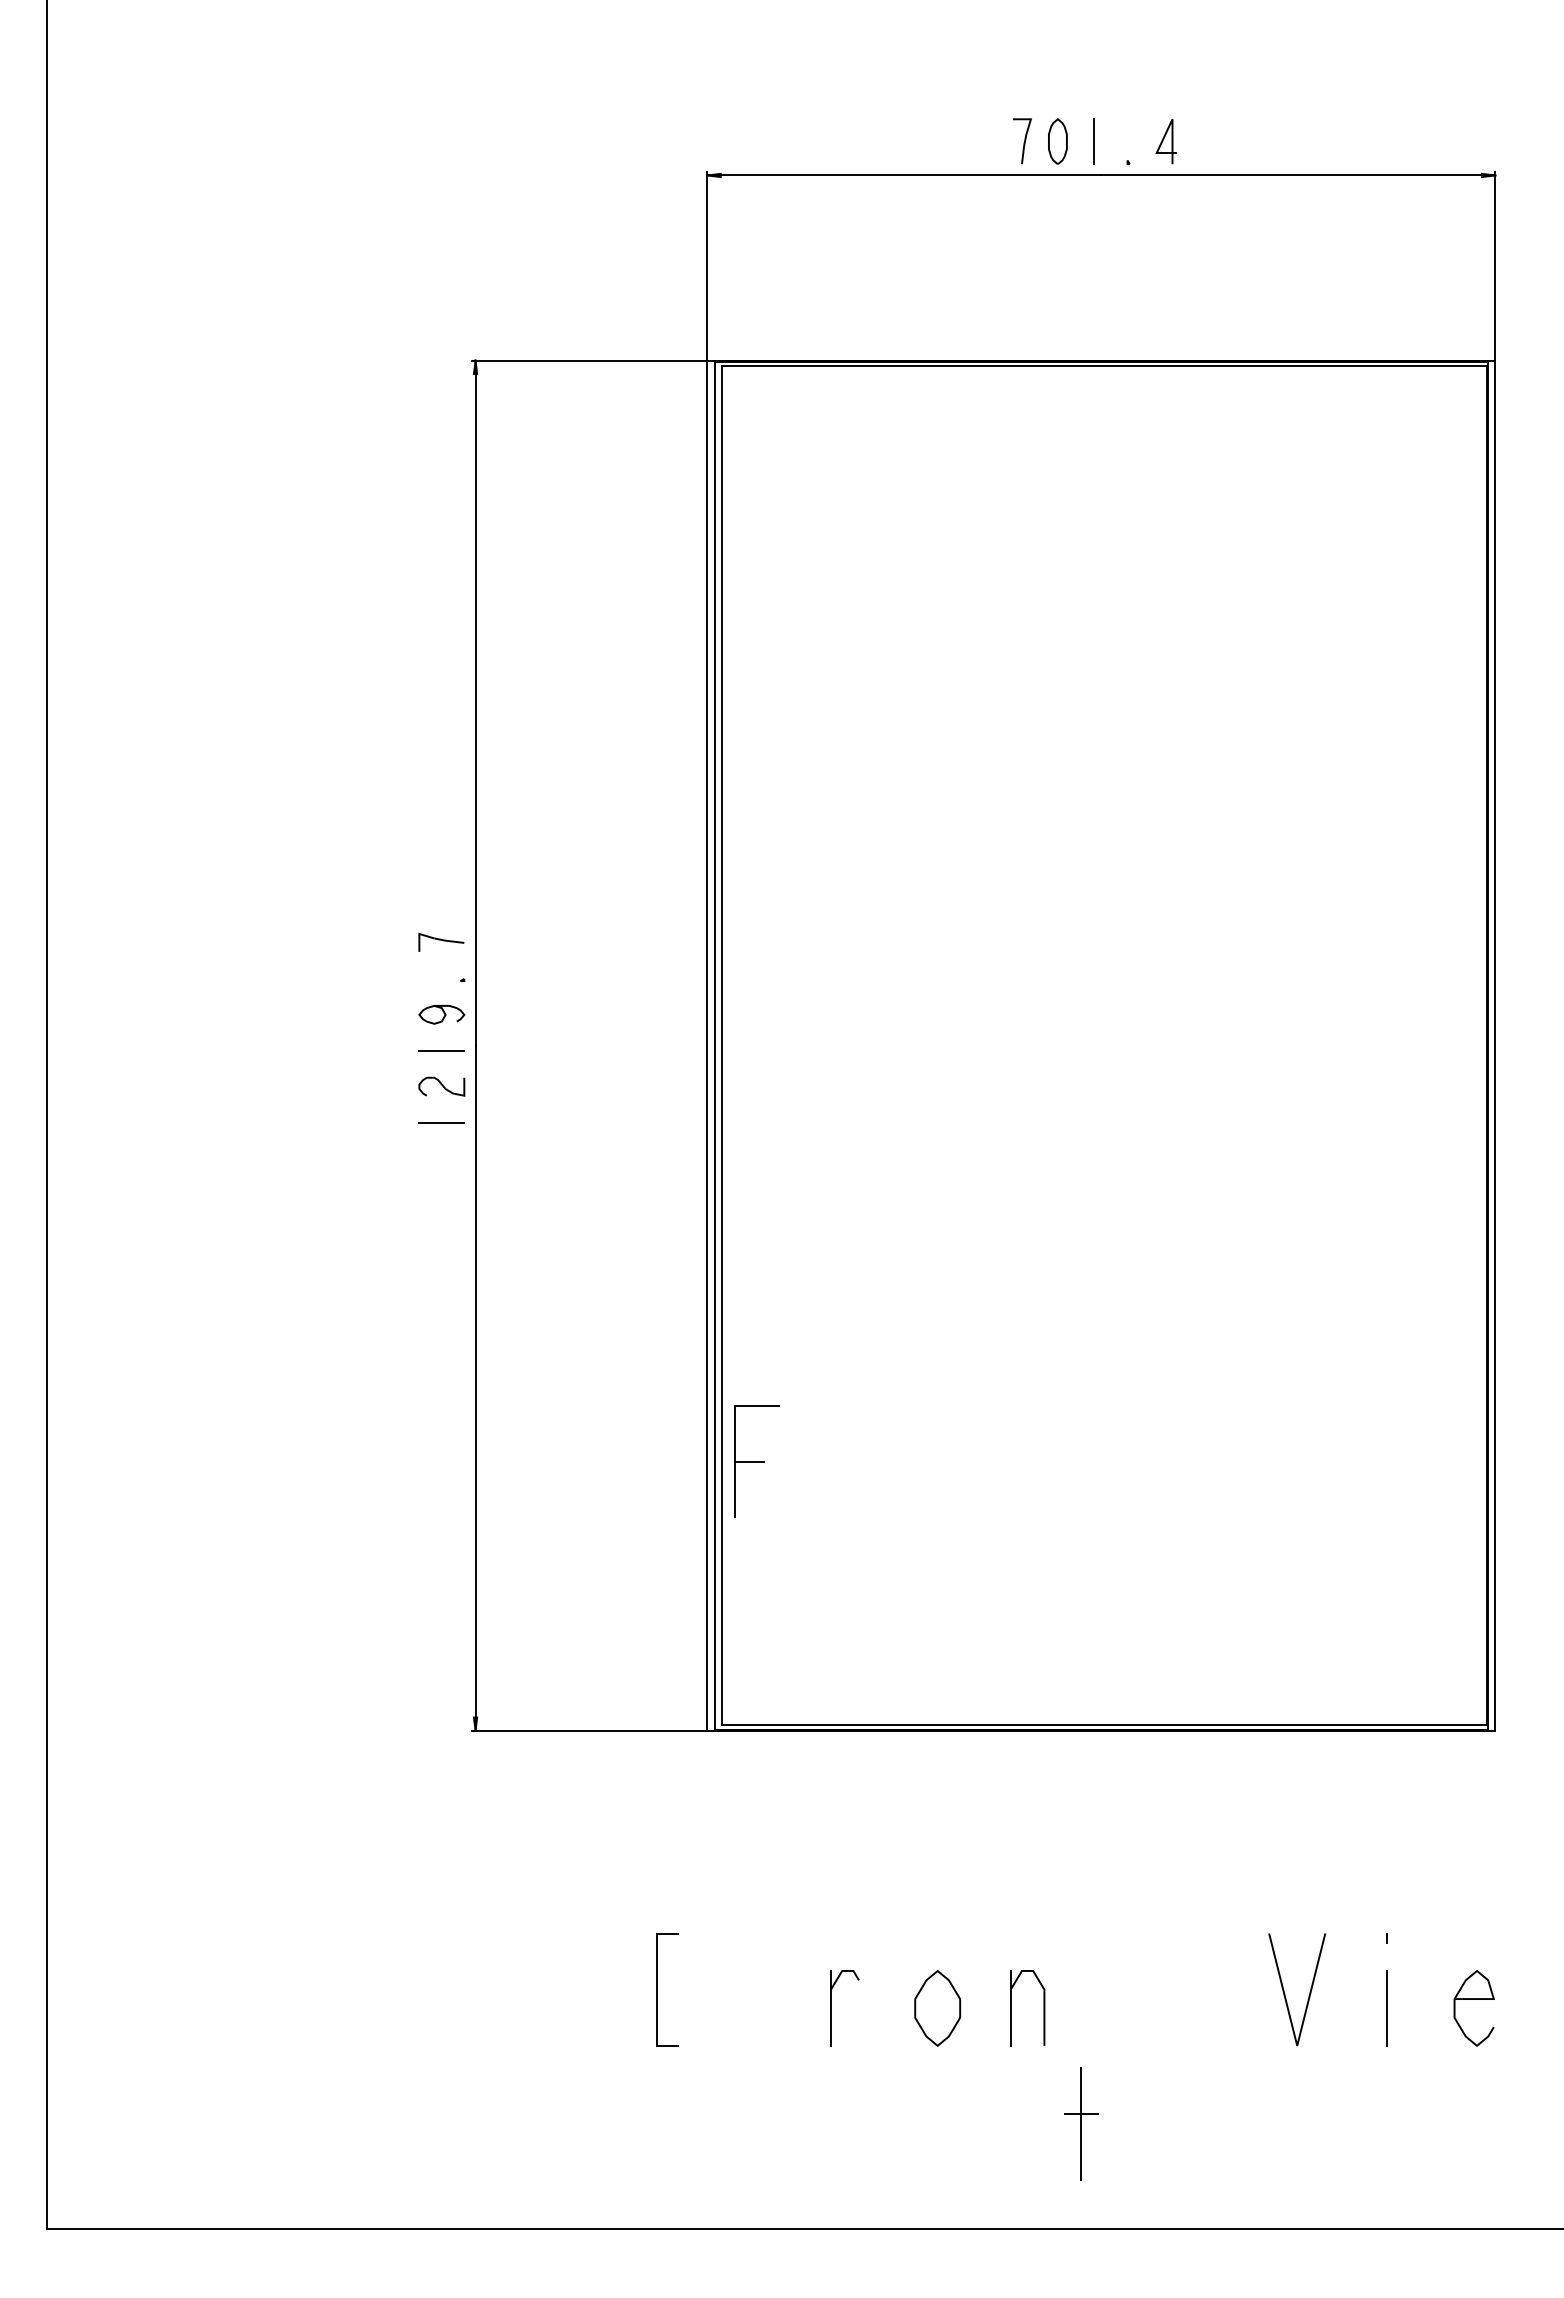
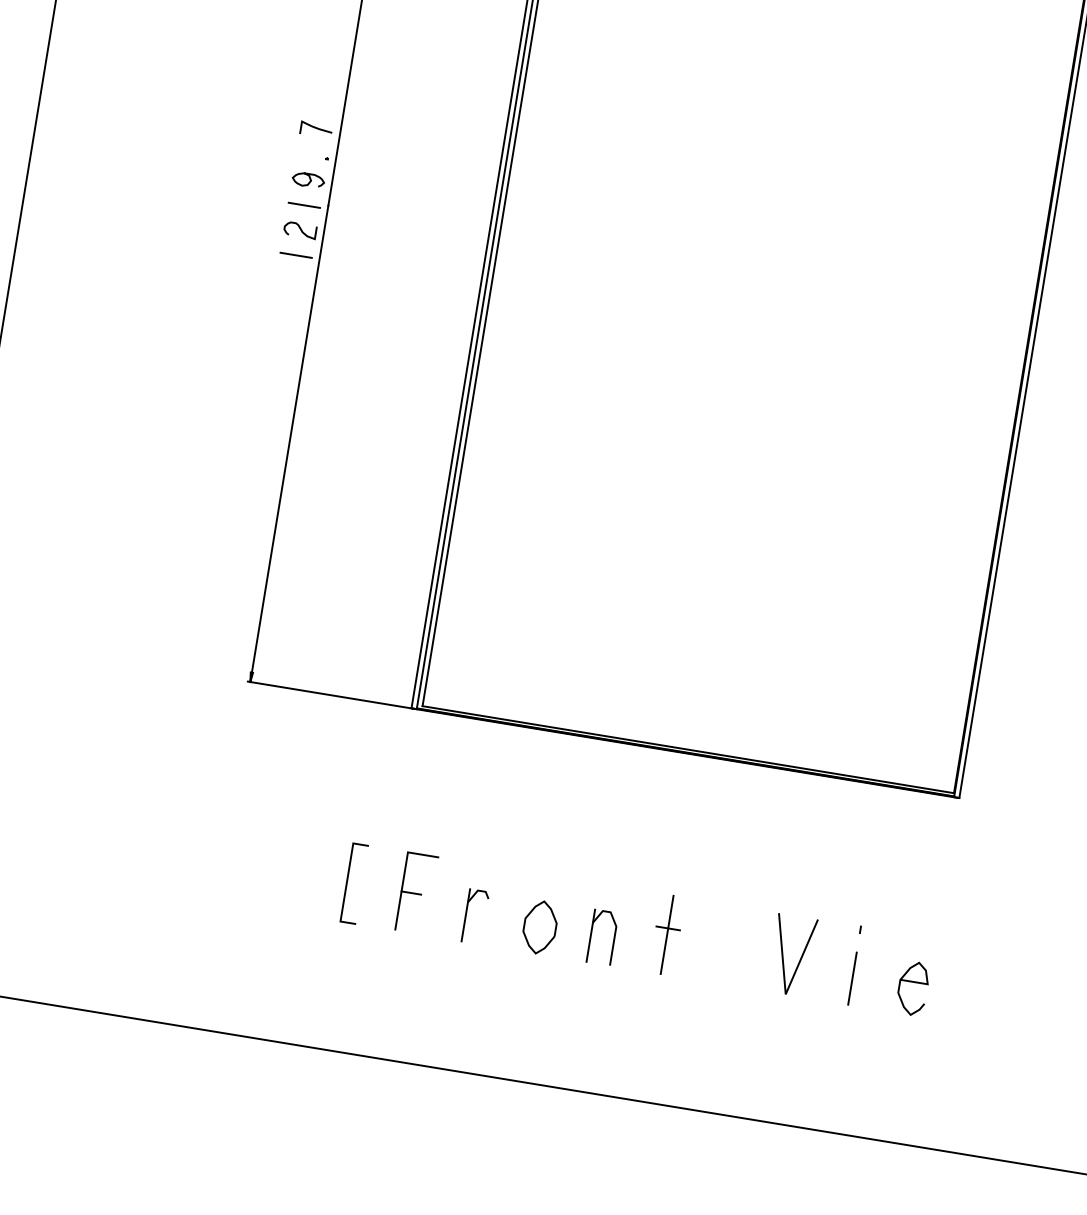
part: (756, 1461) -> (416, 893), moved
part: (1081, 2123) -> (667, 934), moved

